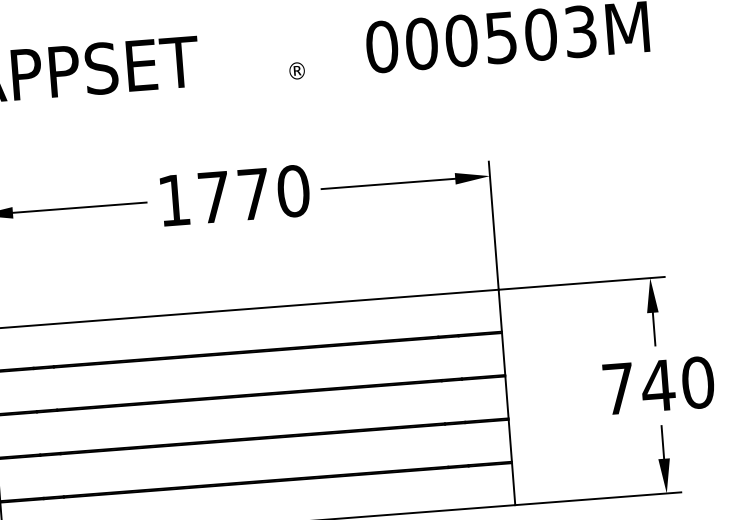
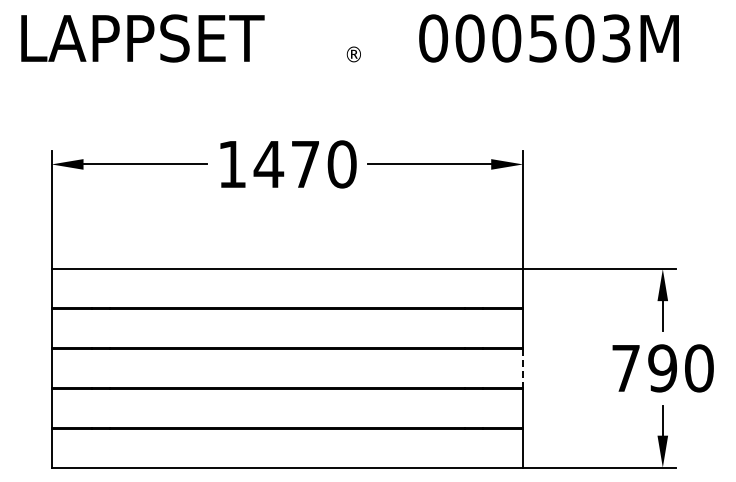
text: (213, 197) -> (268, 164), 1770 -> 1470
text: (658, 385) -> (662, 368), 740 -> 790
line: (507, 397) -> (523, 368), solid -> dashed

